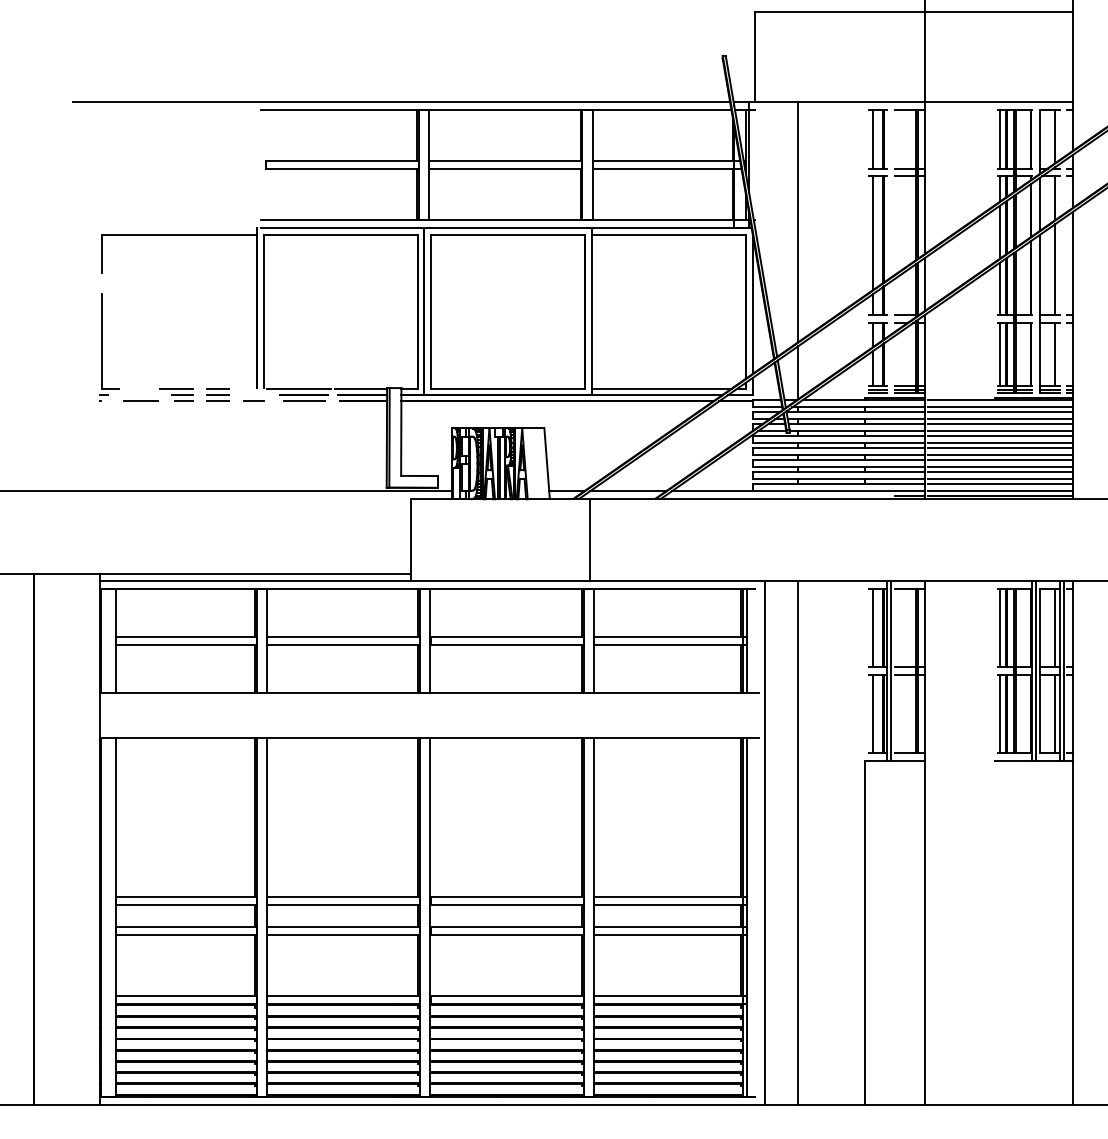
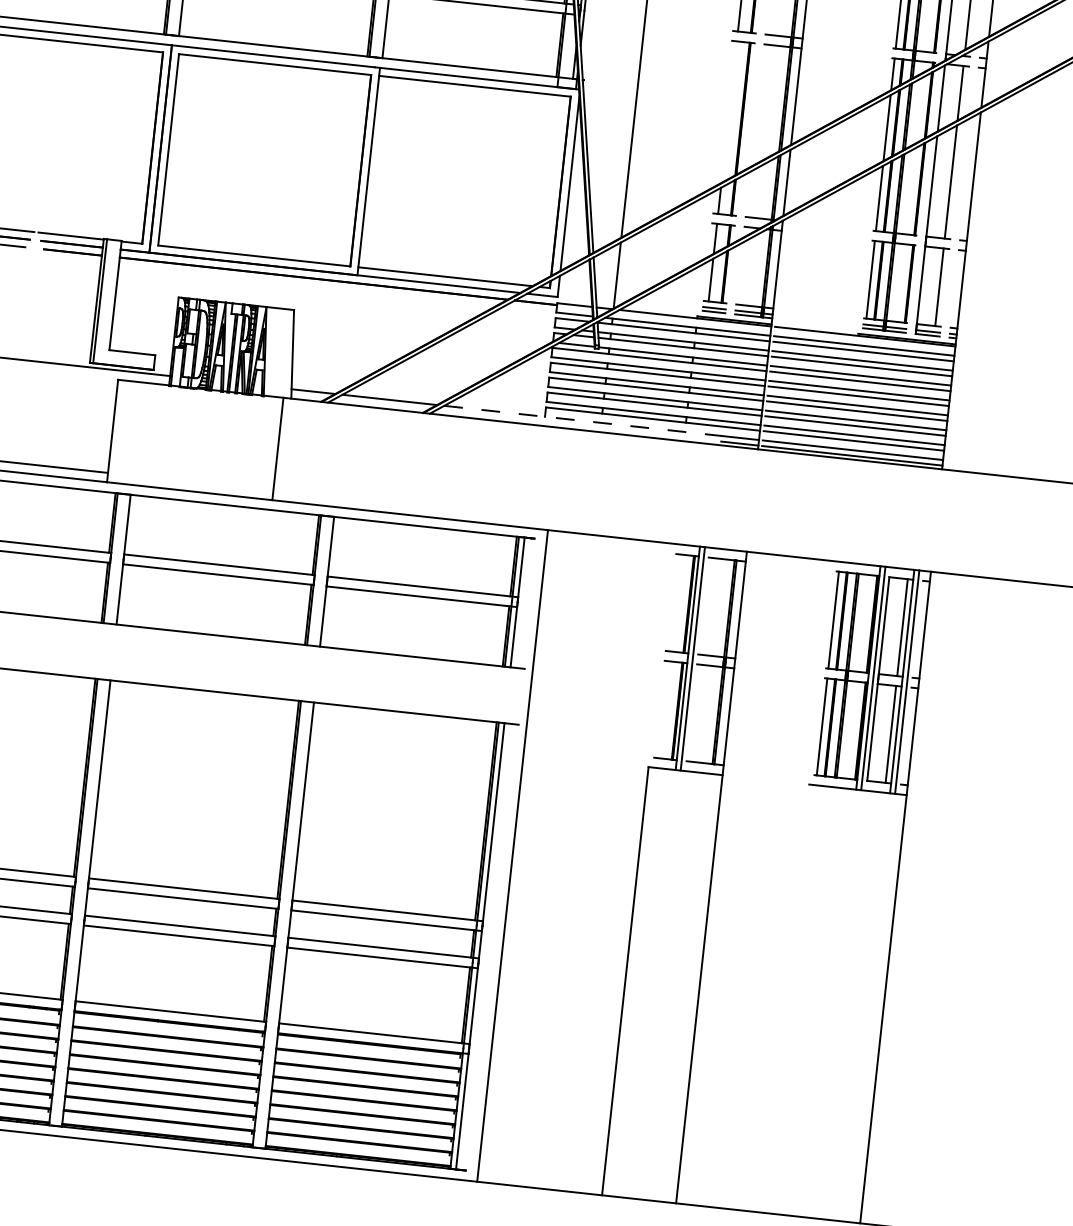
line: (872, 233) -> (728, 112), removed
line: (783, 491) -> (583, 421), solid -> dashed
line: (589, 539) -> (277, 448), moved
line: (872, 627) -> (675, 602), removed
line: (872, 713) -> (663, 709), removed
line: (798, 842) -> (554, 859), removed

